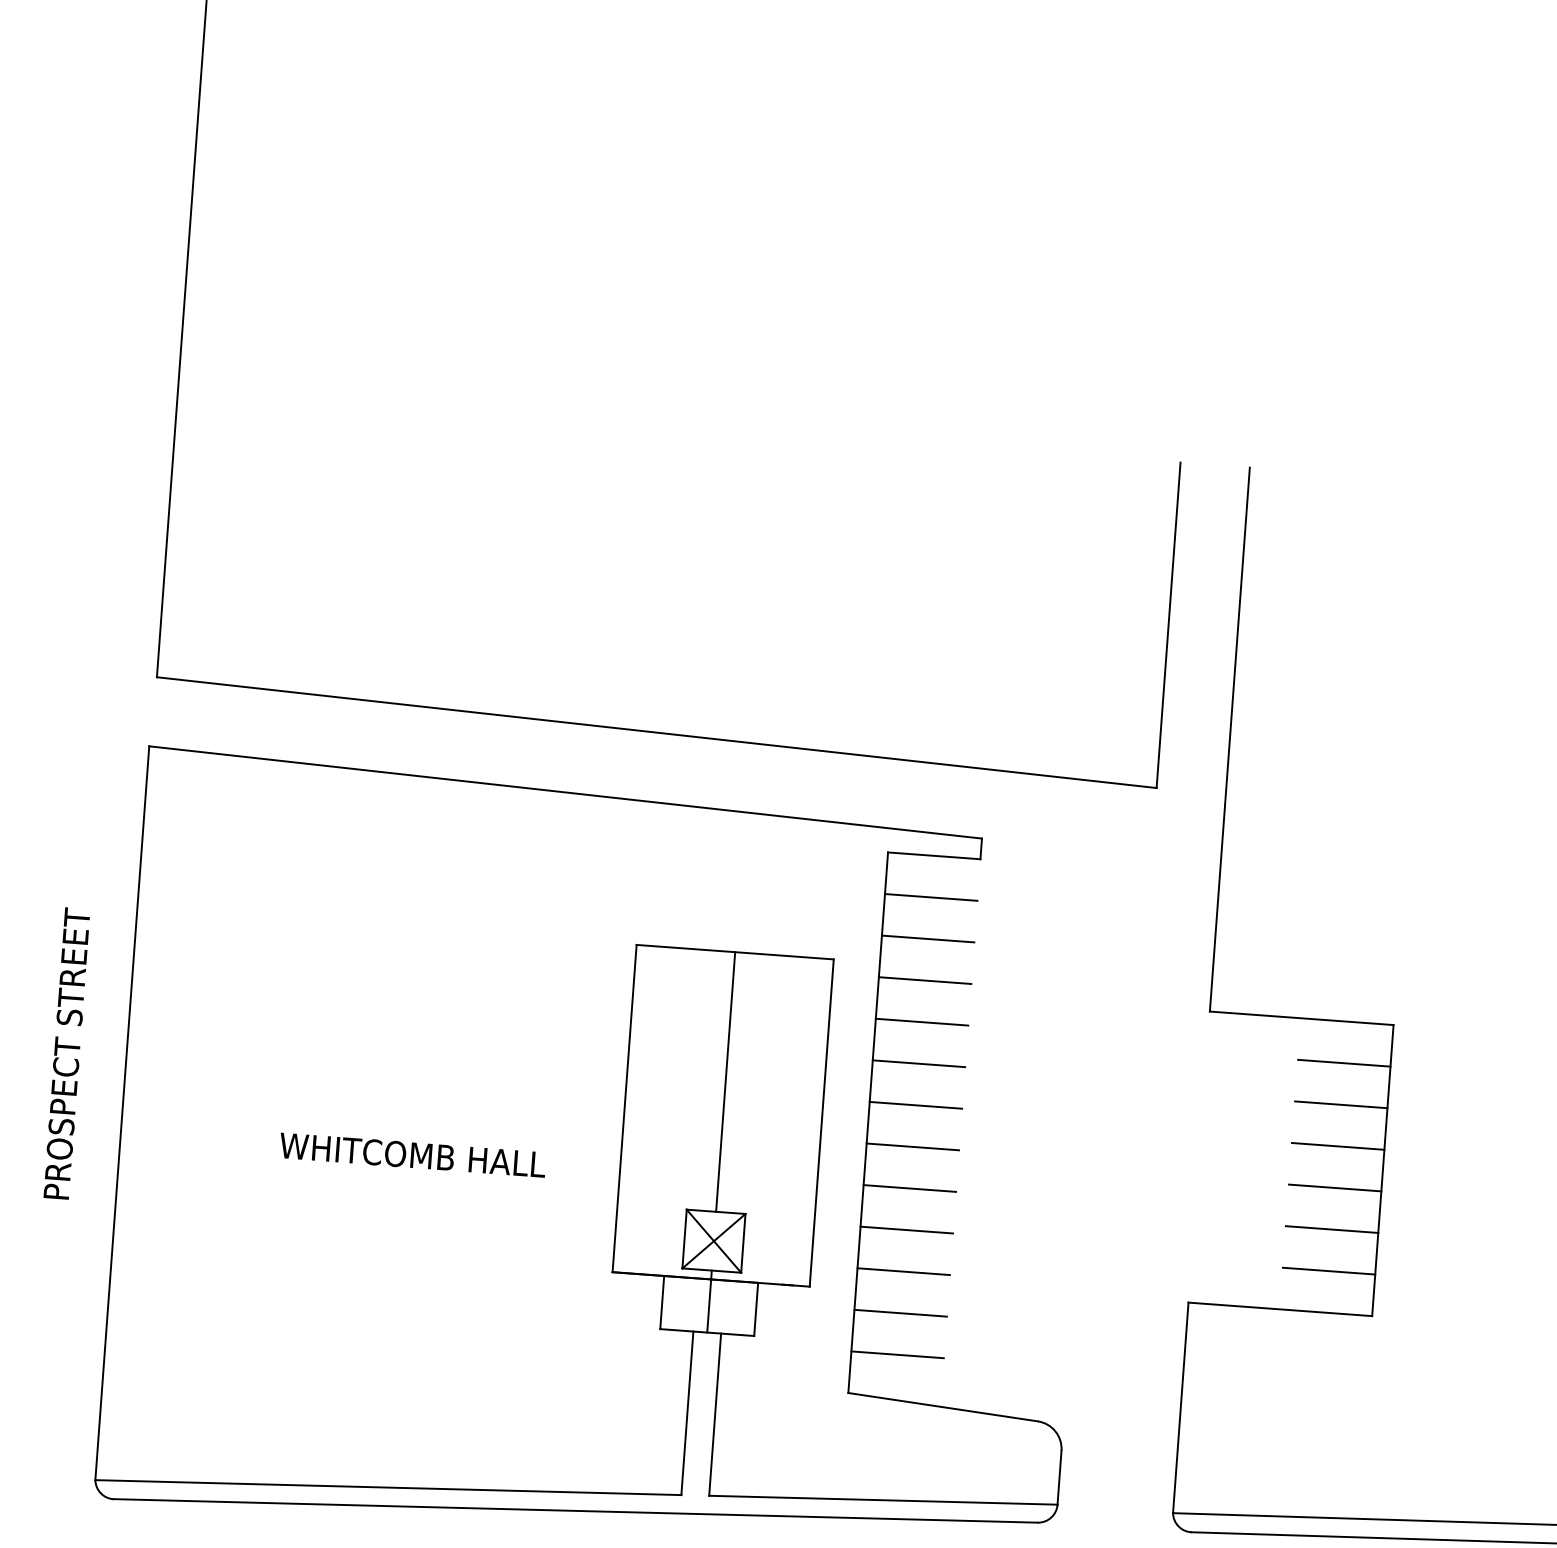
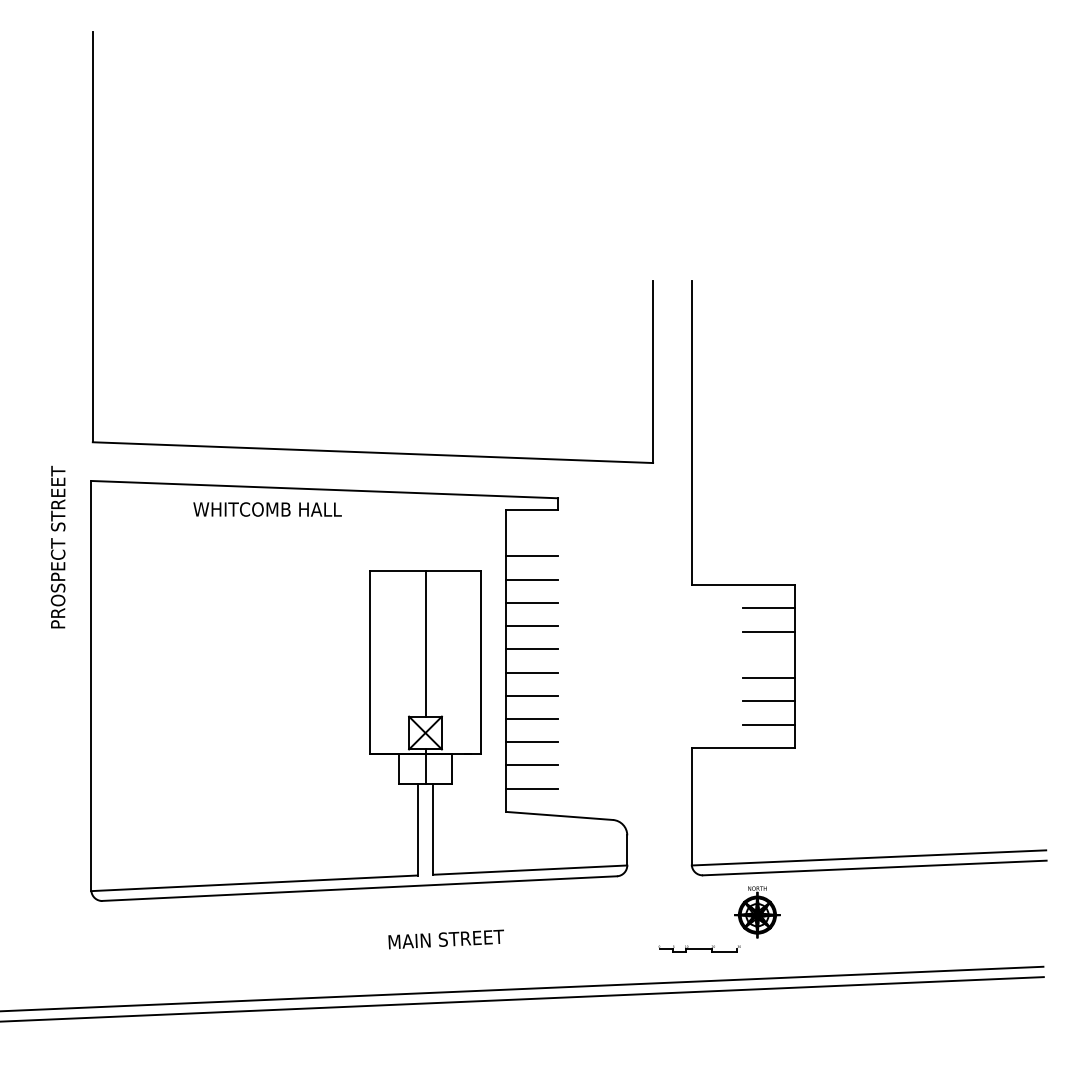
line: (931, 898) -> (532, 533), removed
text: (65, 1052) -> (57, 546), moved
line: (1337, 1145) -> (768, 654), removed
text: (412, 1155) -> (267, 509), moved

